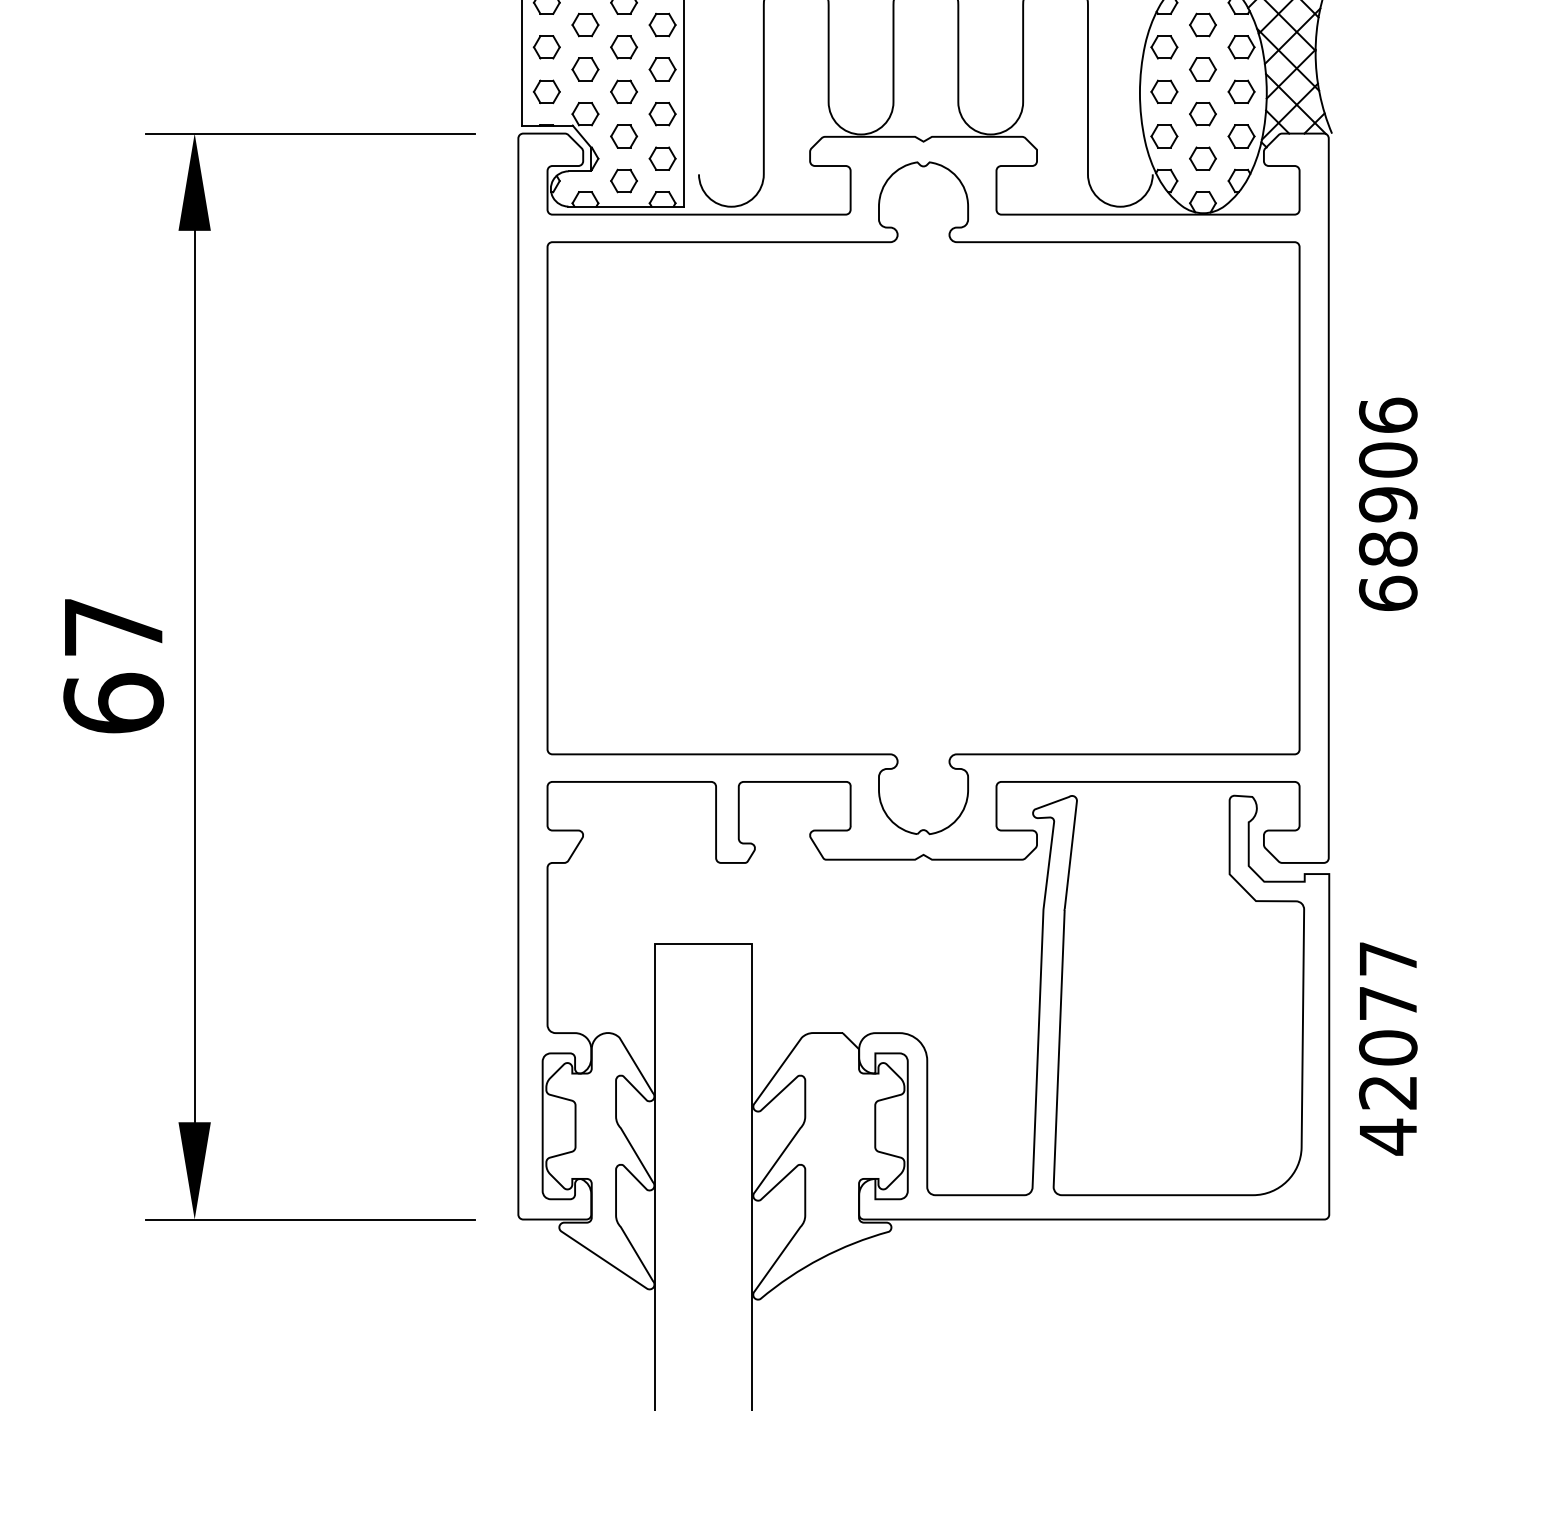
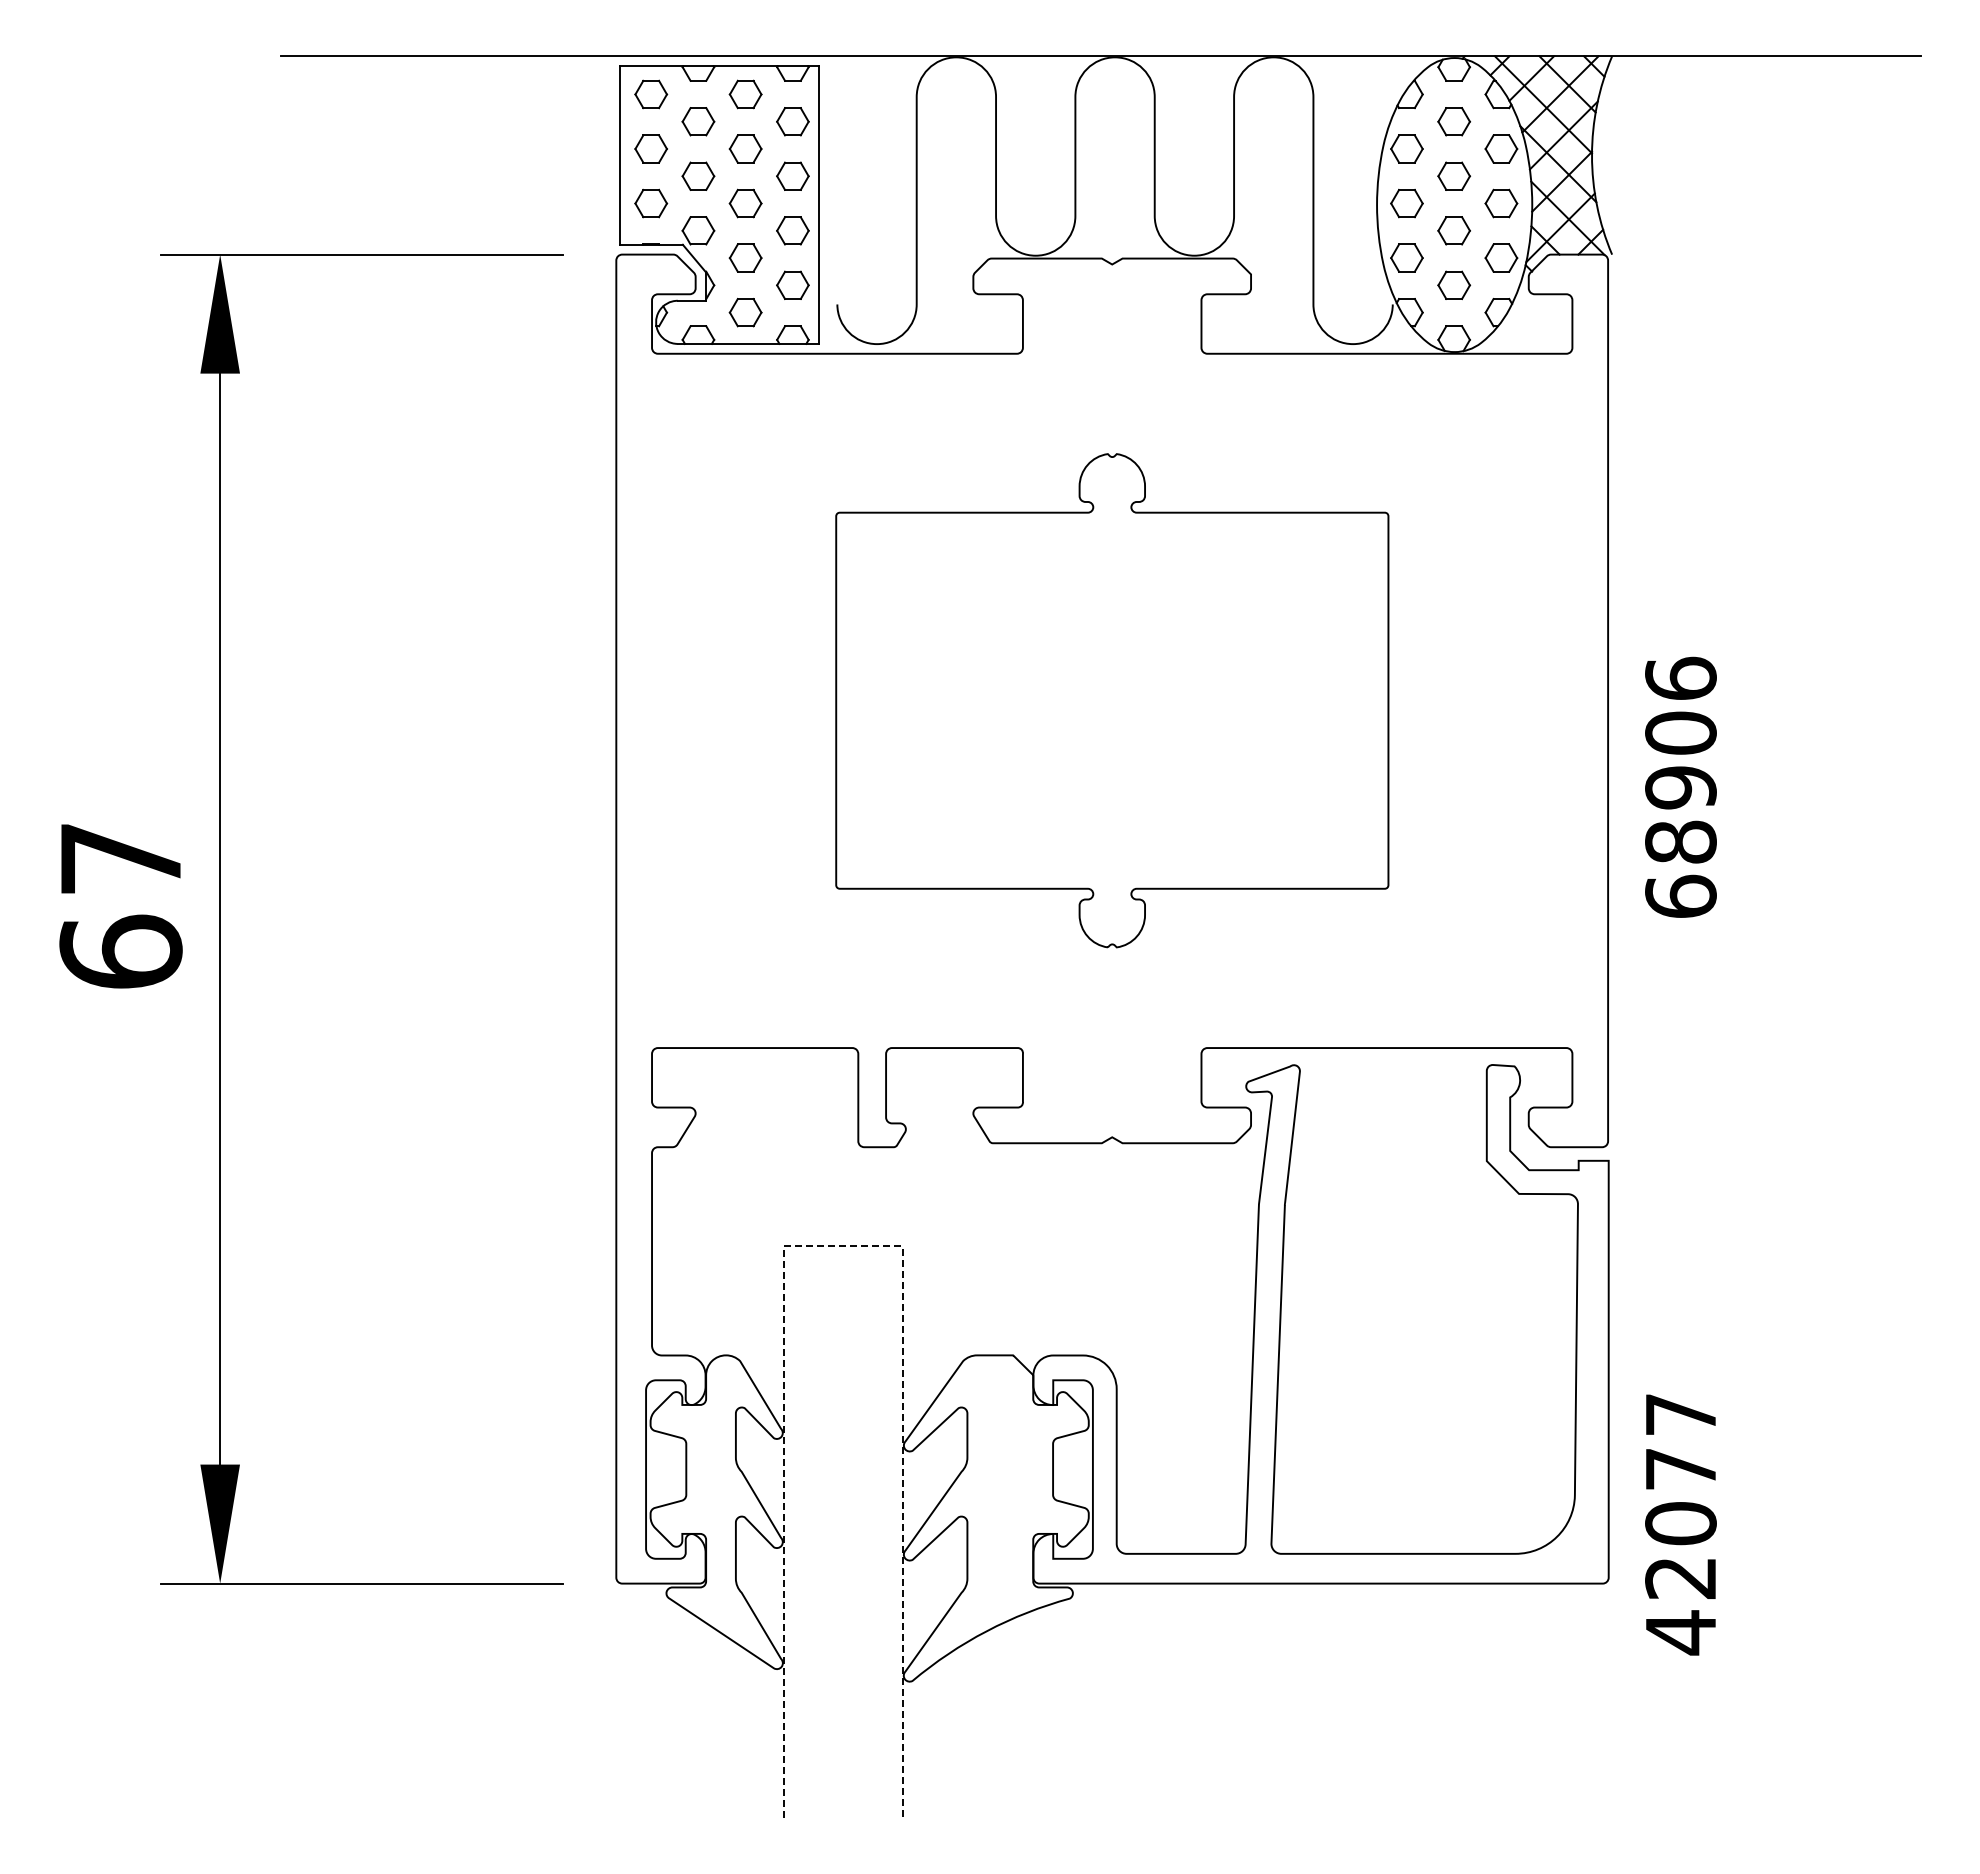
part: (923, 497) -> (1112, 700), size x0.6
text: (1387, 503) -> (1680, 786), moved
line: (704, 944) -> (843, 1246), solid -> dashed
text: (1387, 1048) -> (1680, 1524), moved

